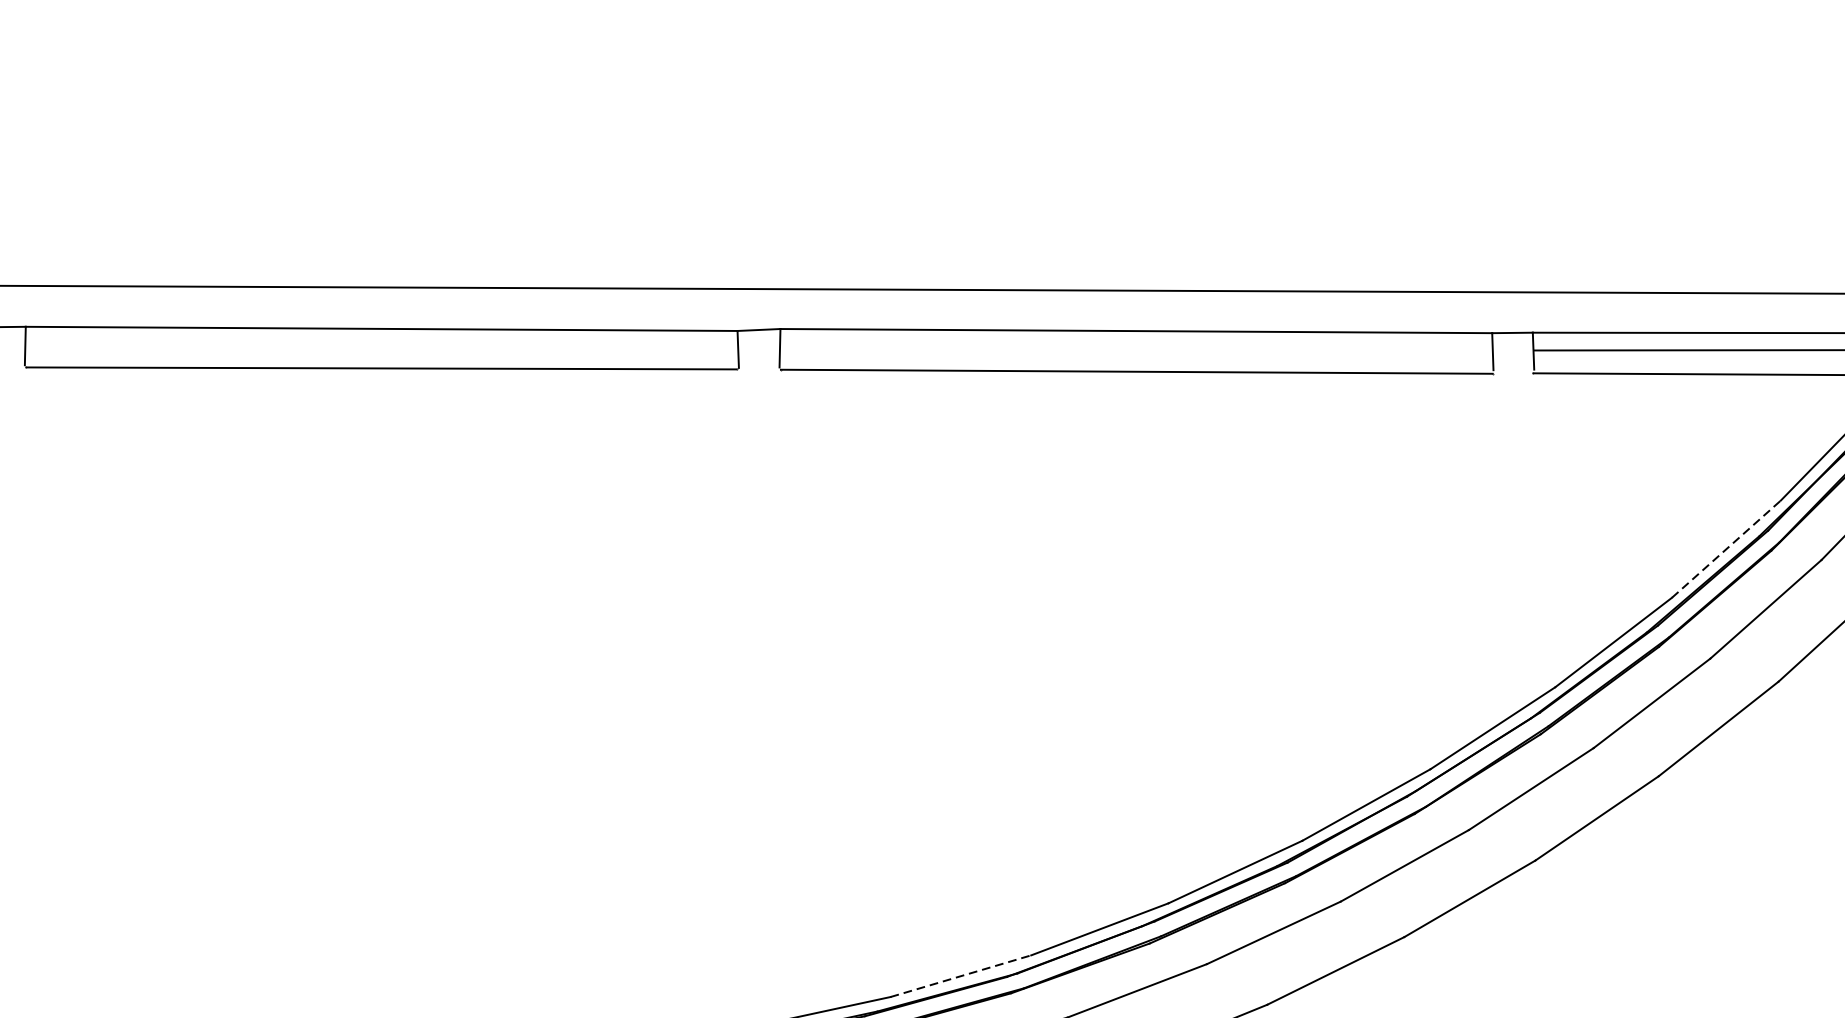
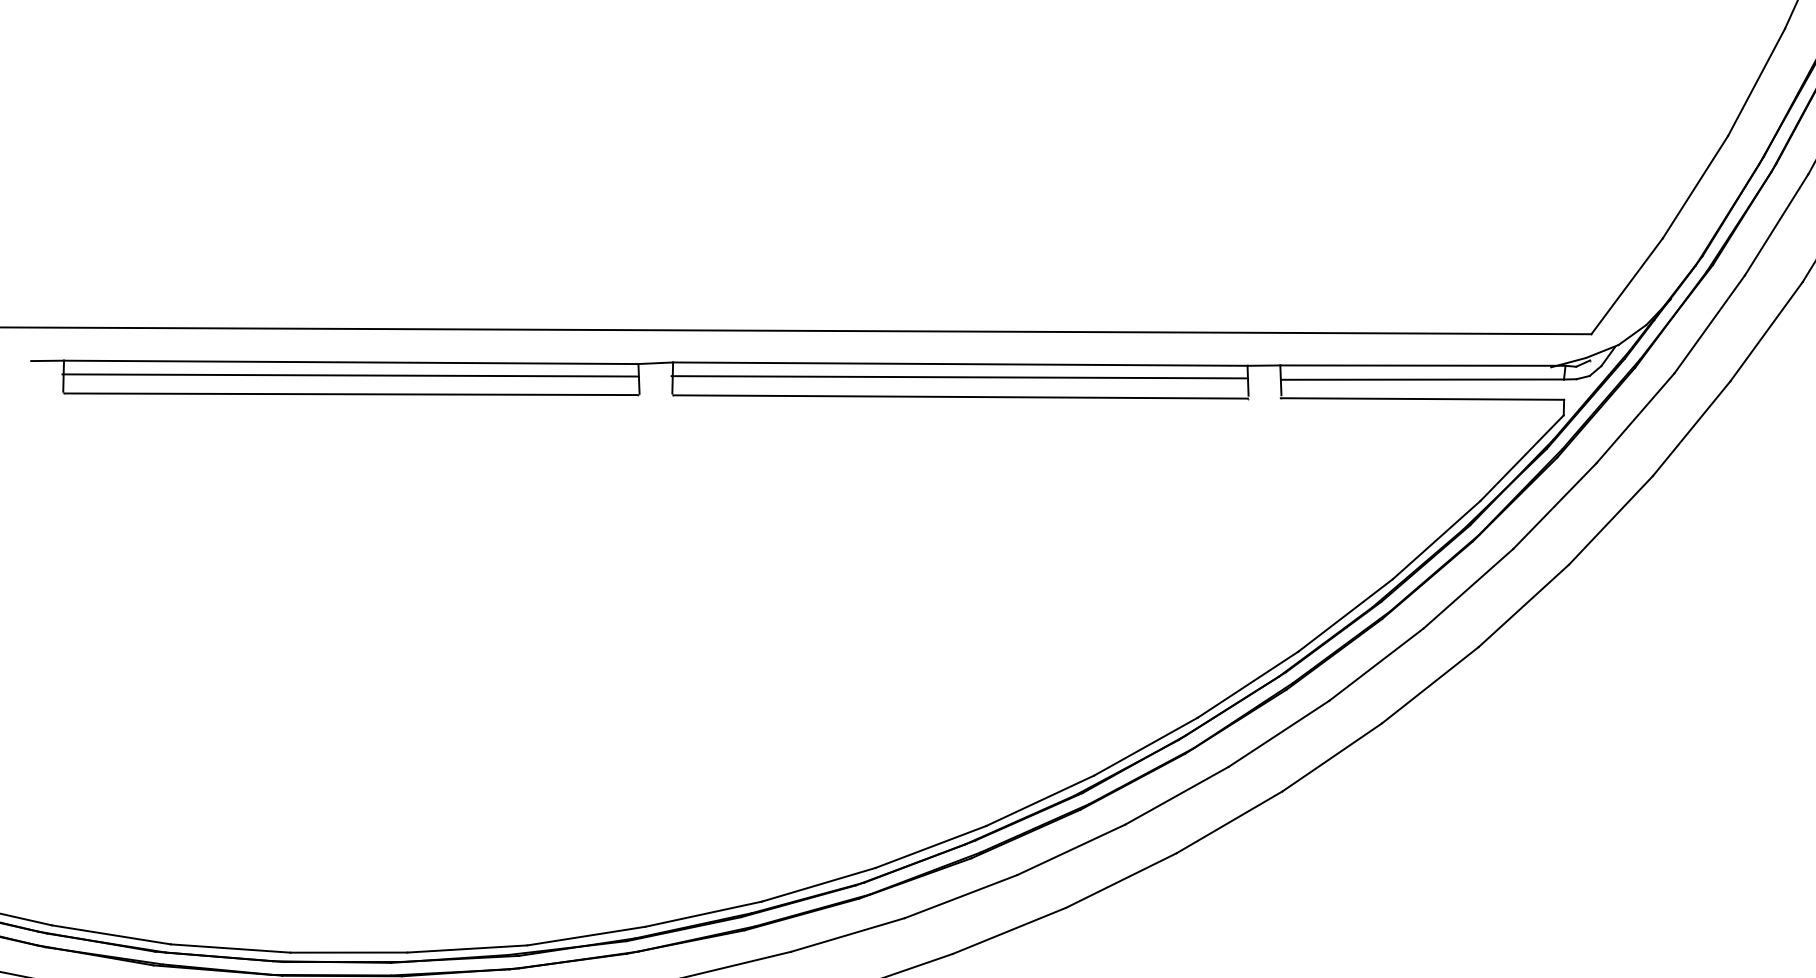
line: (380, 345) -> (350, 375), added
line: (1135, 347) -> (959, 377), added
line: (1726, 549) -> (1436, 540), dashed -> solid
line: (961, 975) -> (819, 884), dashed -> solid

